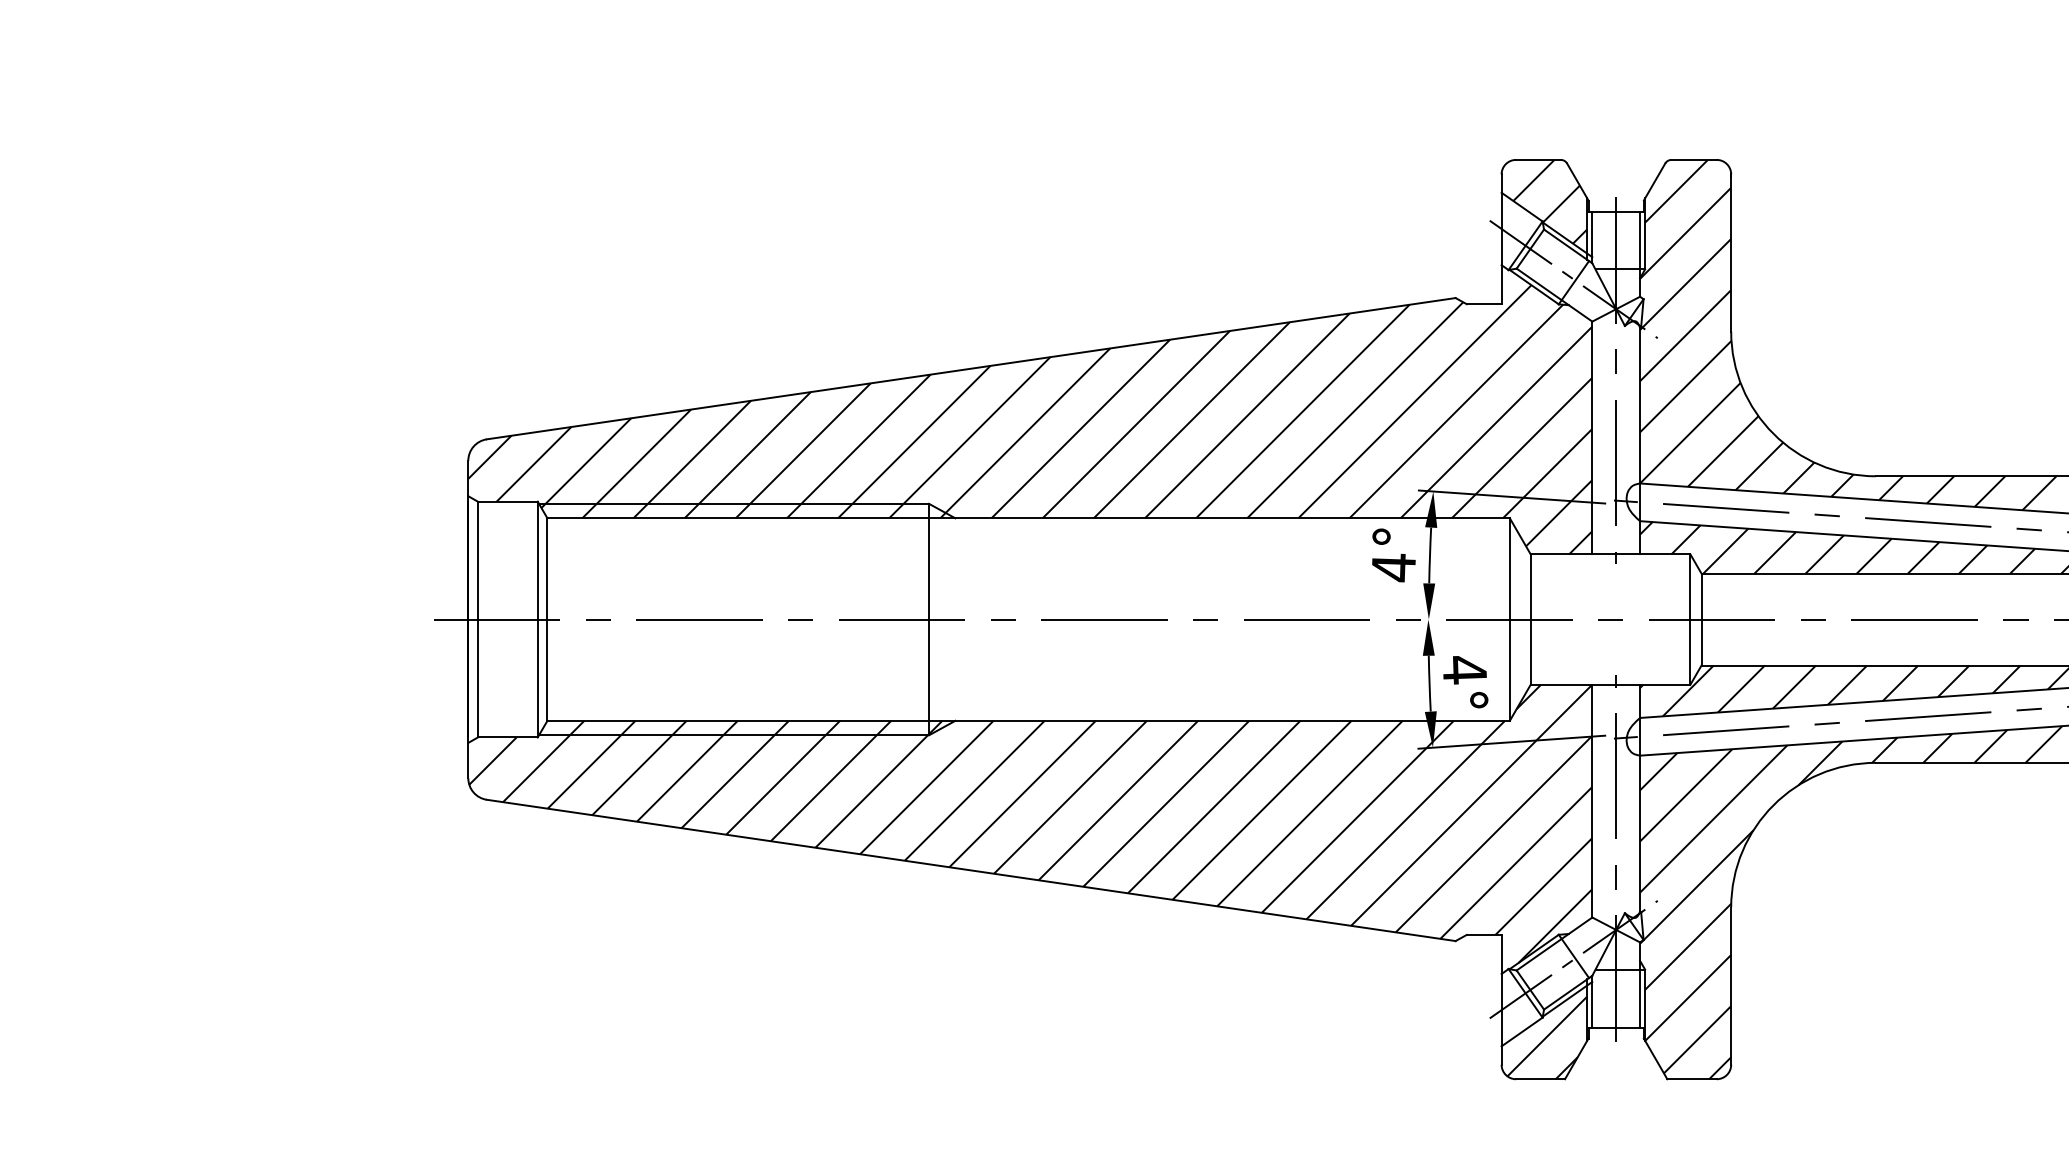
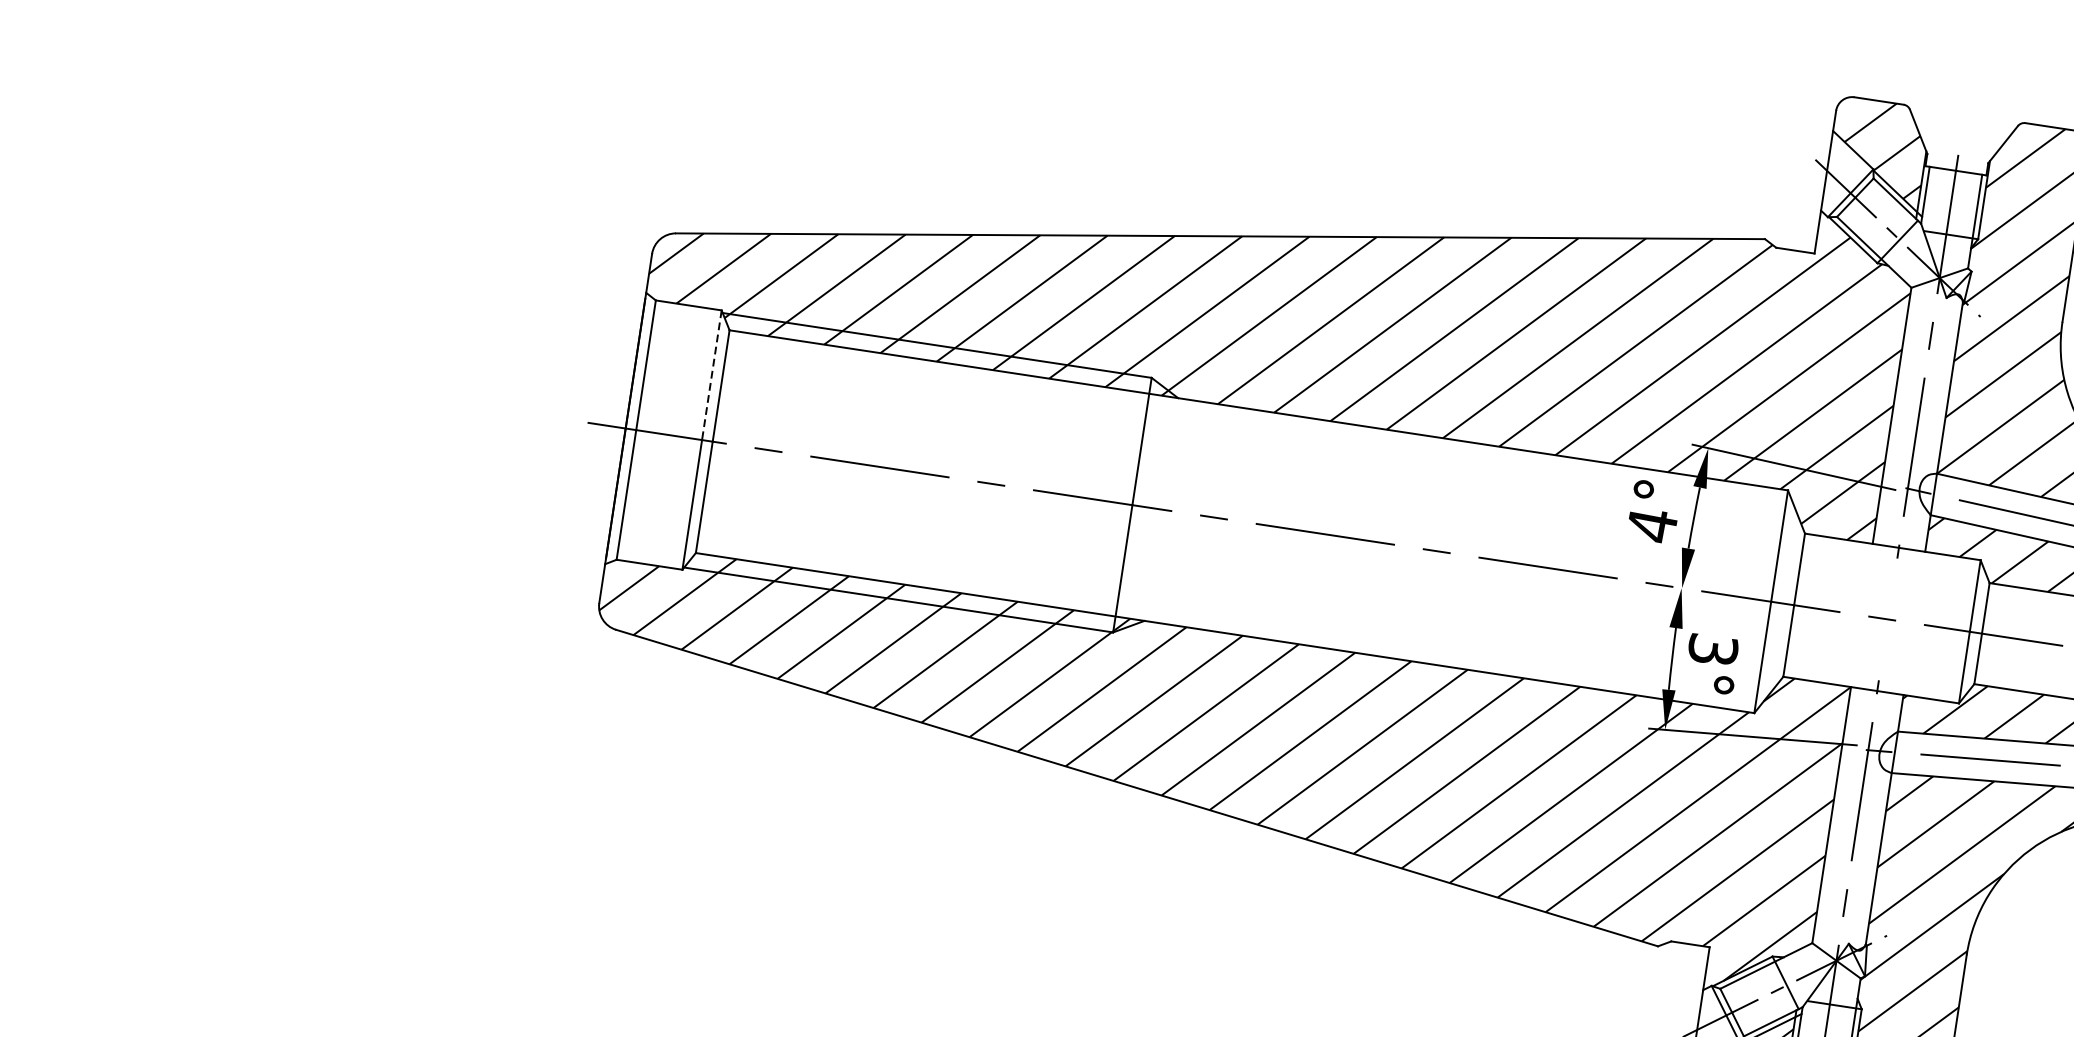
line: (537, 560) -> (711, 375), solid -> dashed
text: (1464, 670) -> (1712, 650), 4° -> 3°

